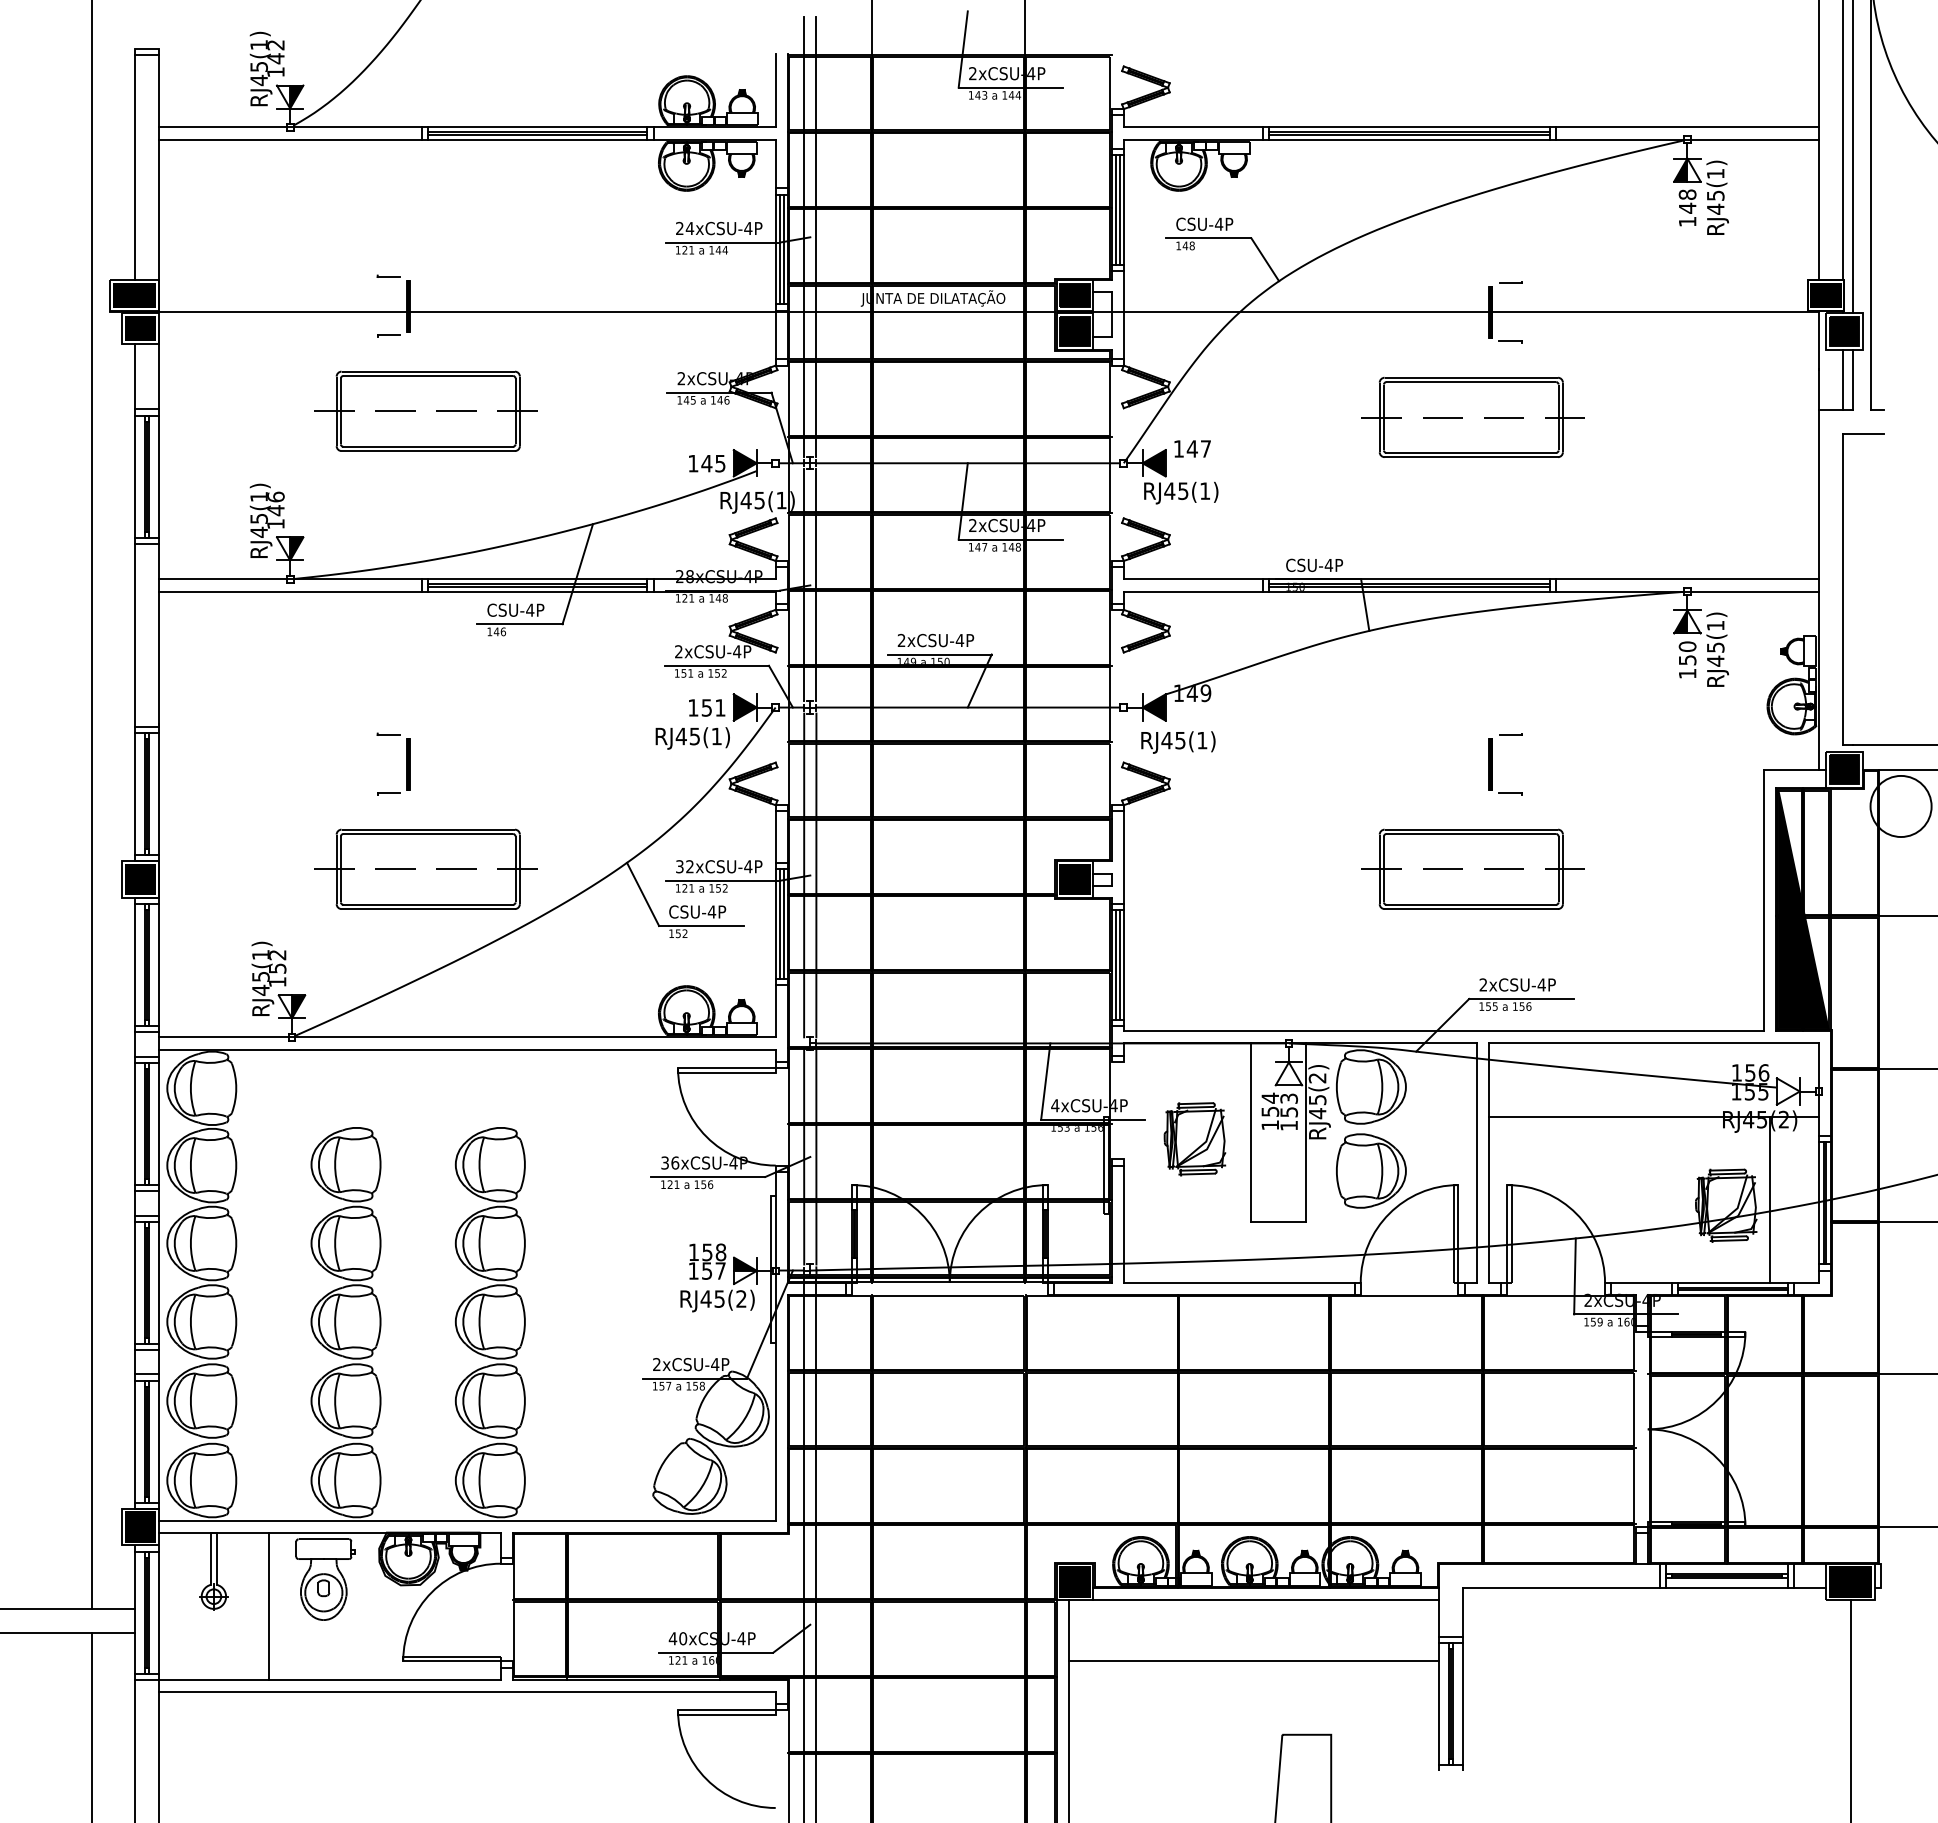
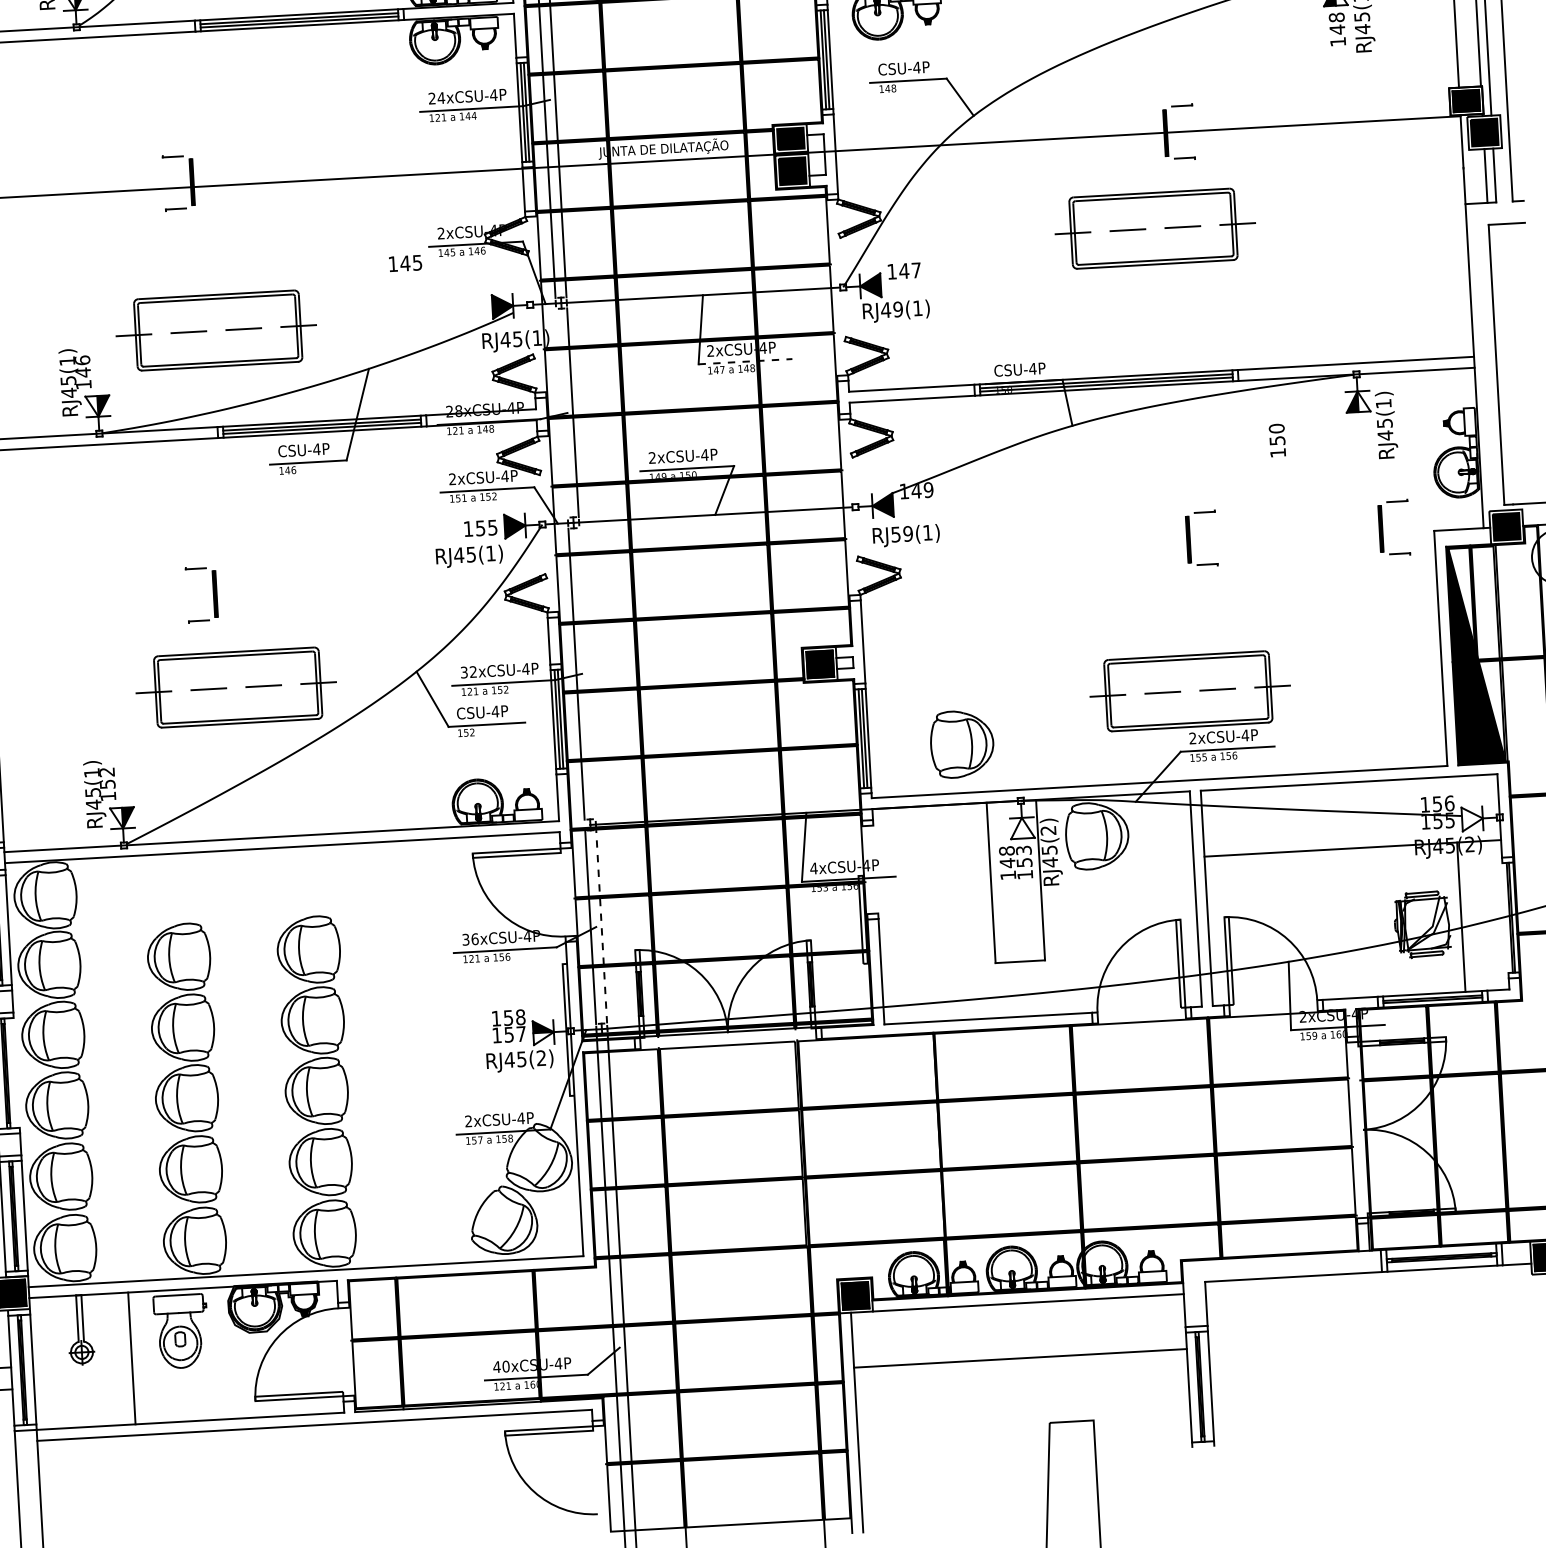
part: (425, 410) -> (215, 329), moved
text: (707, 463) -> (405, 263), moved
text: (1183, 490) -> (898, 308), RJ45(1) -> RJ49(1)
line: (1011, 539) -> (746, 361), solid -> dashed
line: (804, 585) -> (562, 413), removed
text: (1687, 659) -> (1277, 440), moved
text: (720, 707) -> (492, 527), 151 -> 155
text: (1173, 740) -> (901, 534), RJ45(1) -> RJ59(1)
part: (1706, 764) -> (1382, 528), added
part: (1472, 868) -> (1189, 690), moved
line: (816, 875) -> (587, 673), removed
text: (1270, 1104) -> (1007, 856), 154 -> 148
part: (1194, 1139) -> (940, 891), removed
line: (816, 1156) -> (601, 926), solid -> dashed
part: (1371, 1170) -> (962, 743), moved
line: (1818, 1203) -> (1505, 918), removed
line: (158, 1282) -> (16, 1072), removed

